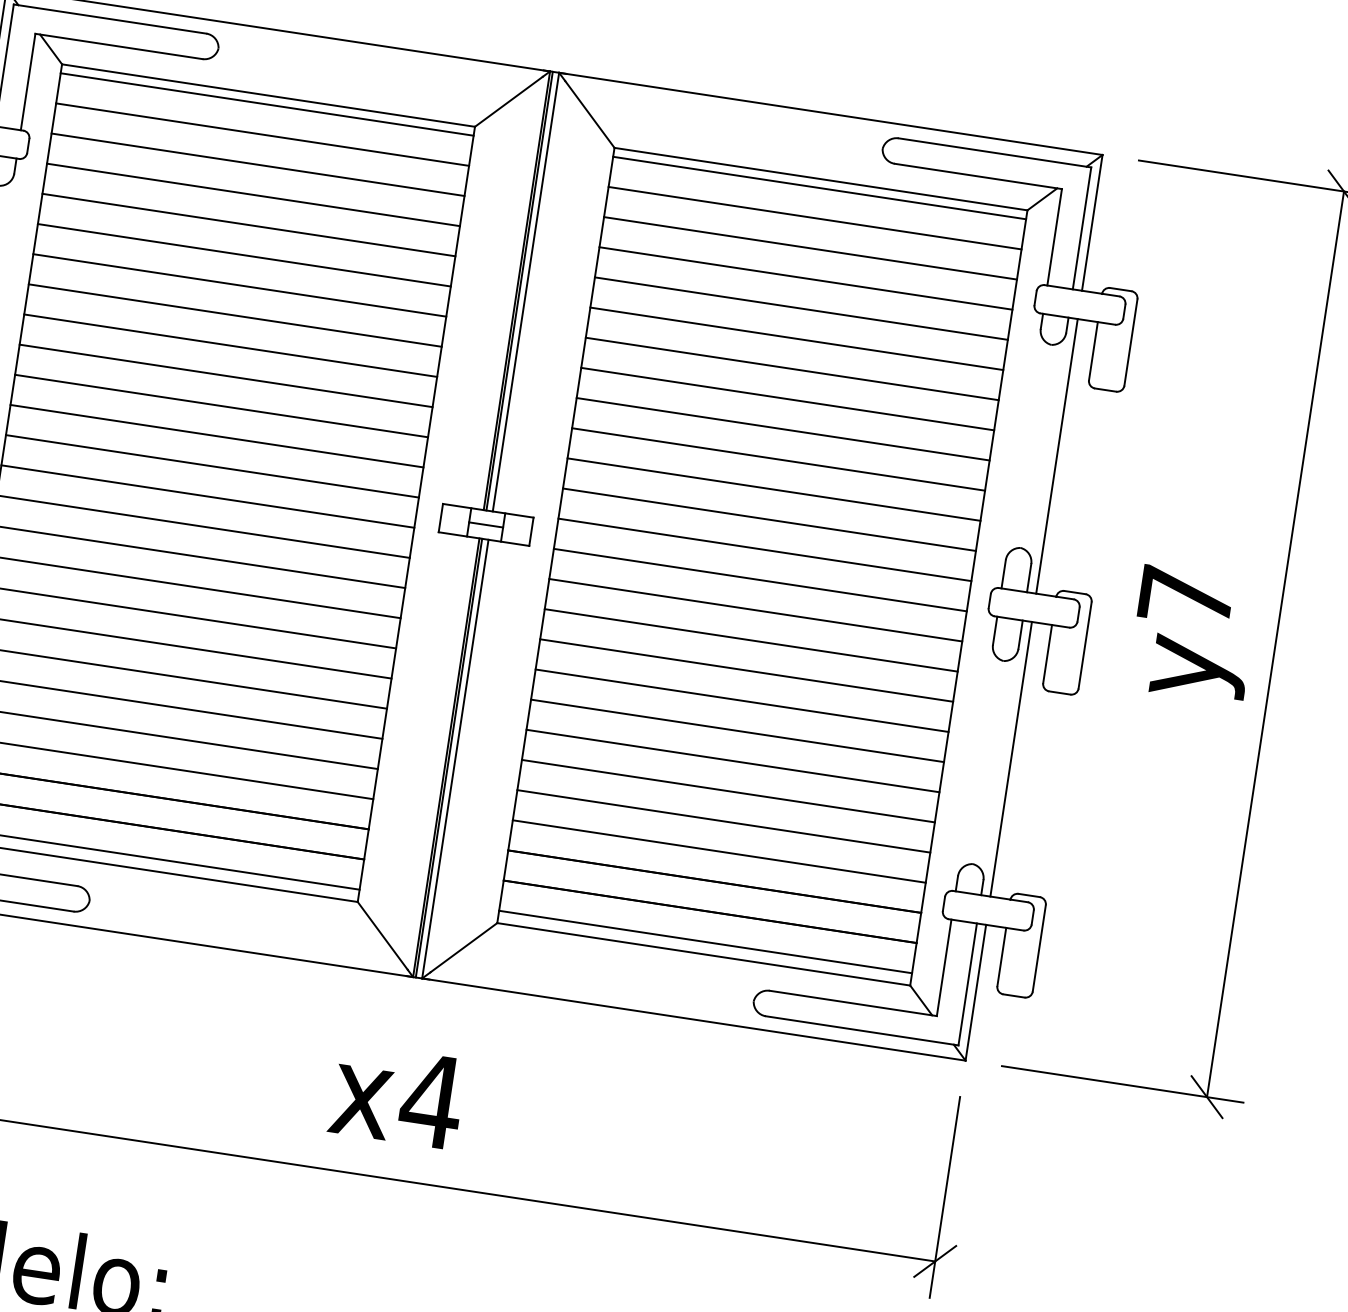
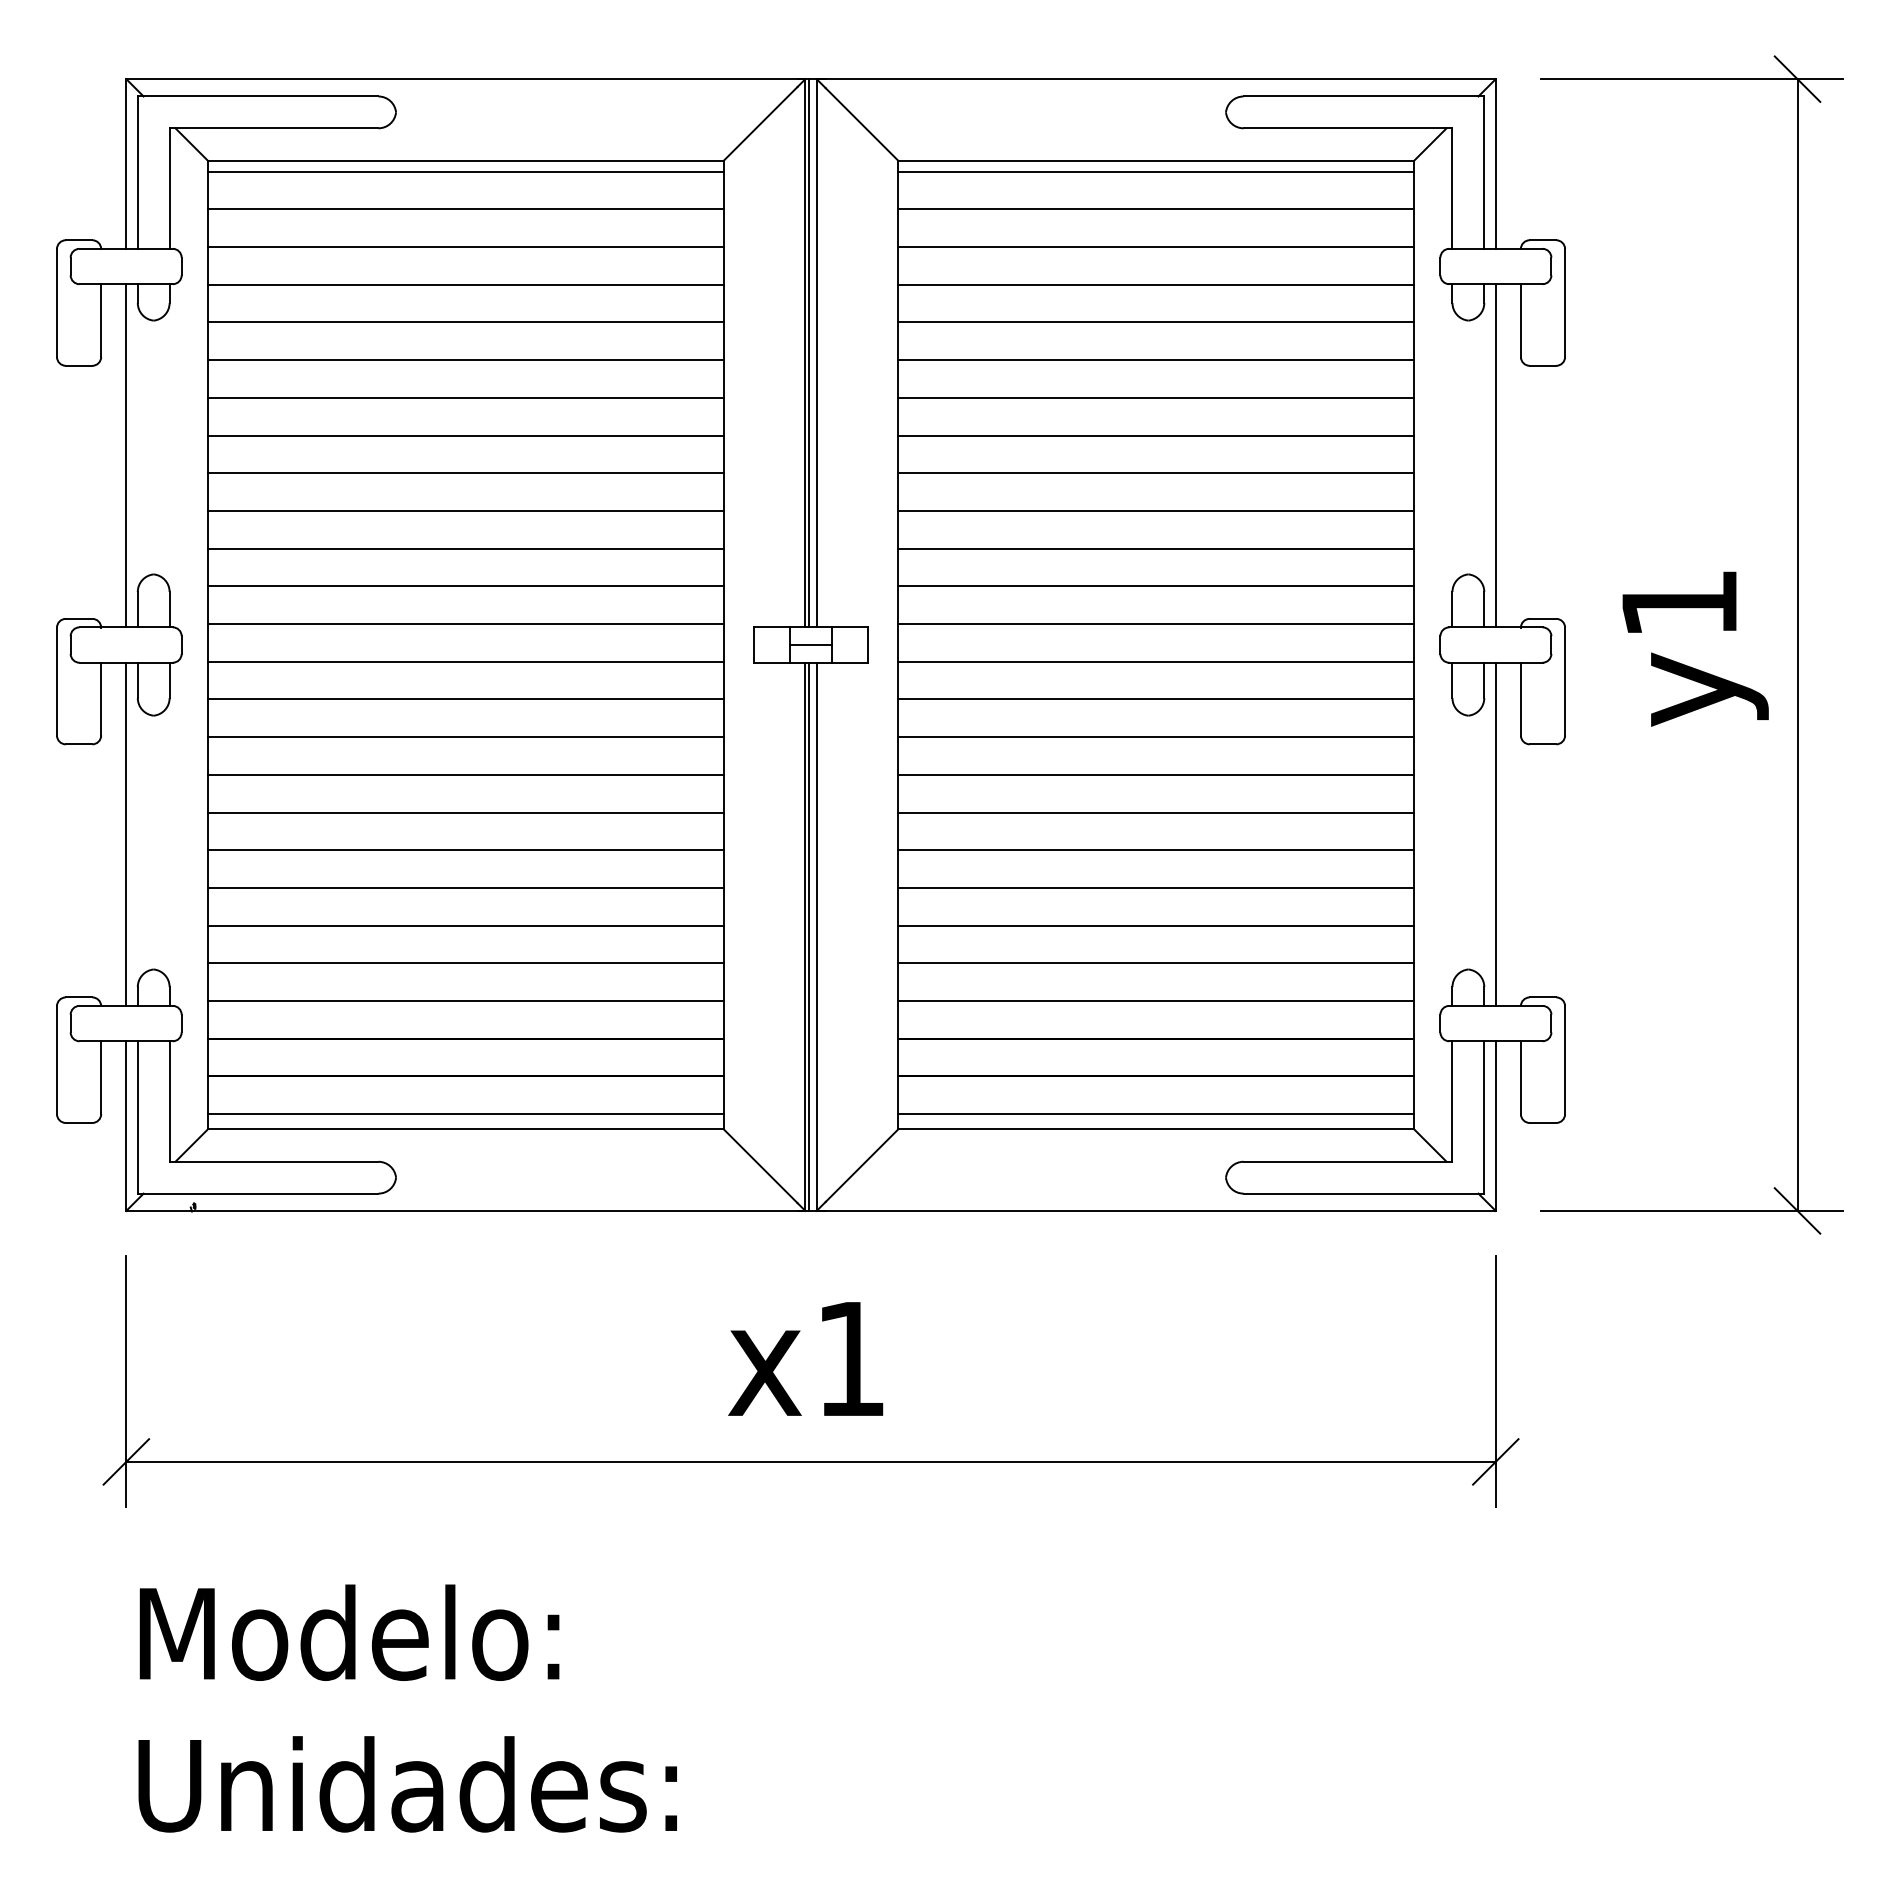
text: (1186, 596) -> (1679, 603), y7 -> y1
text: (431, 1100) -> (850, 1358), x4 -> x1

